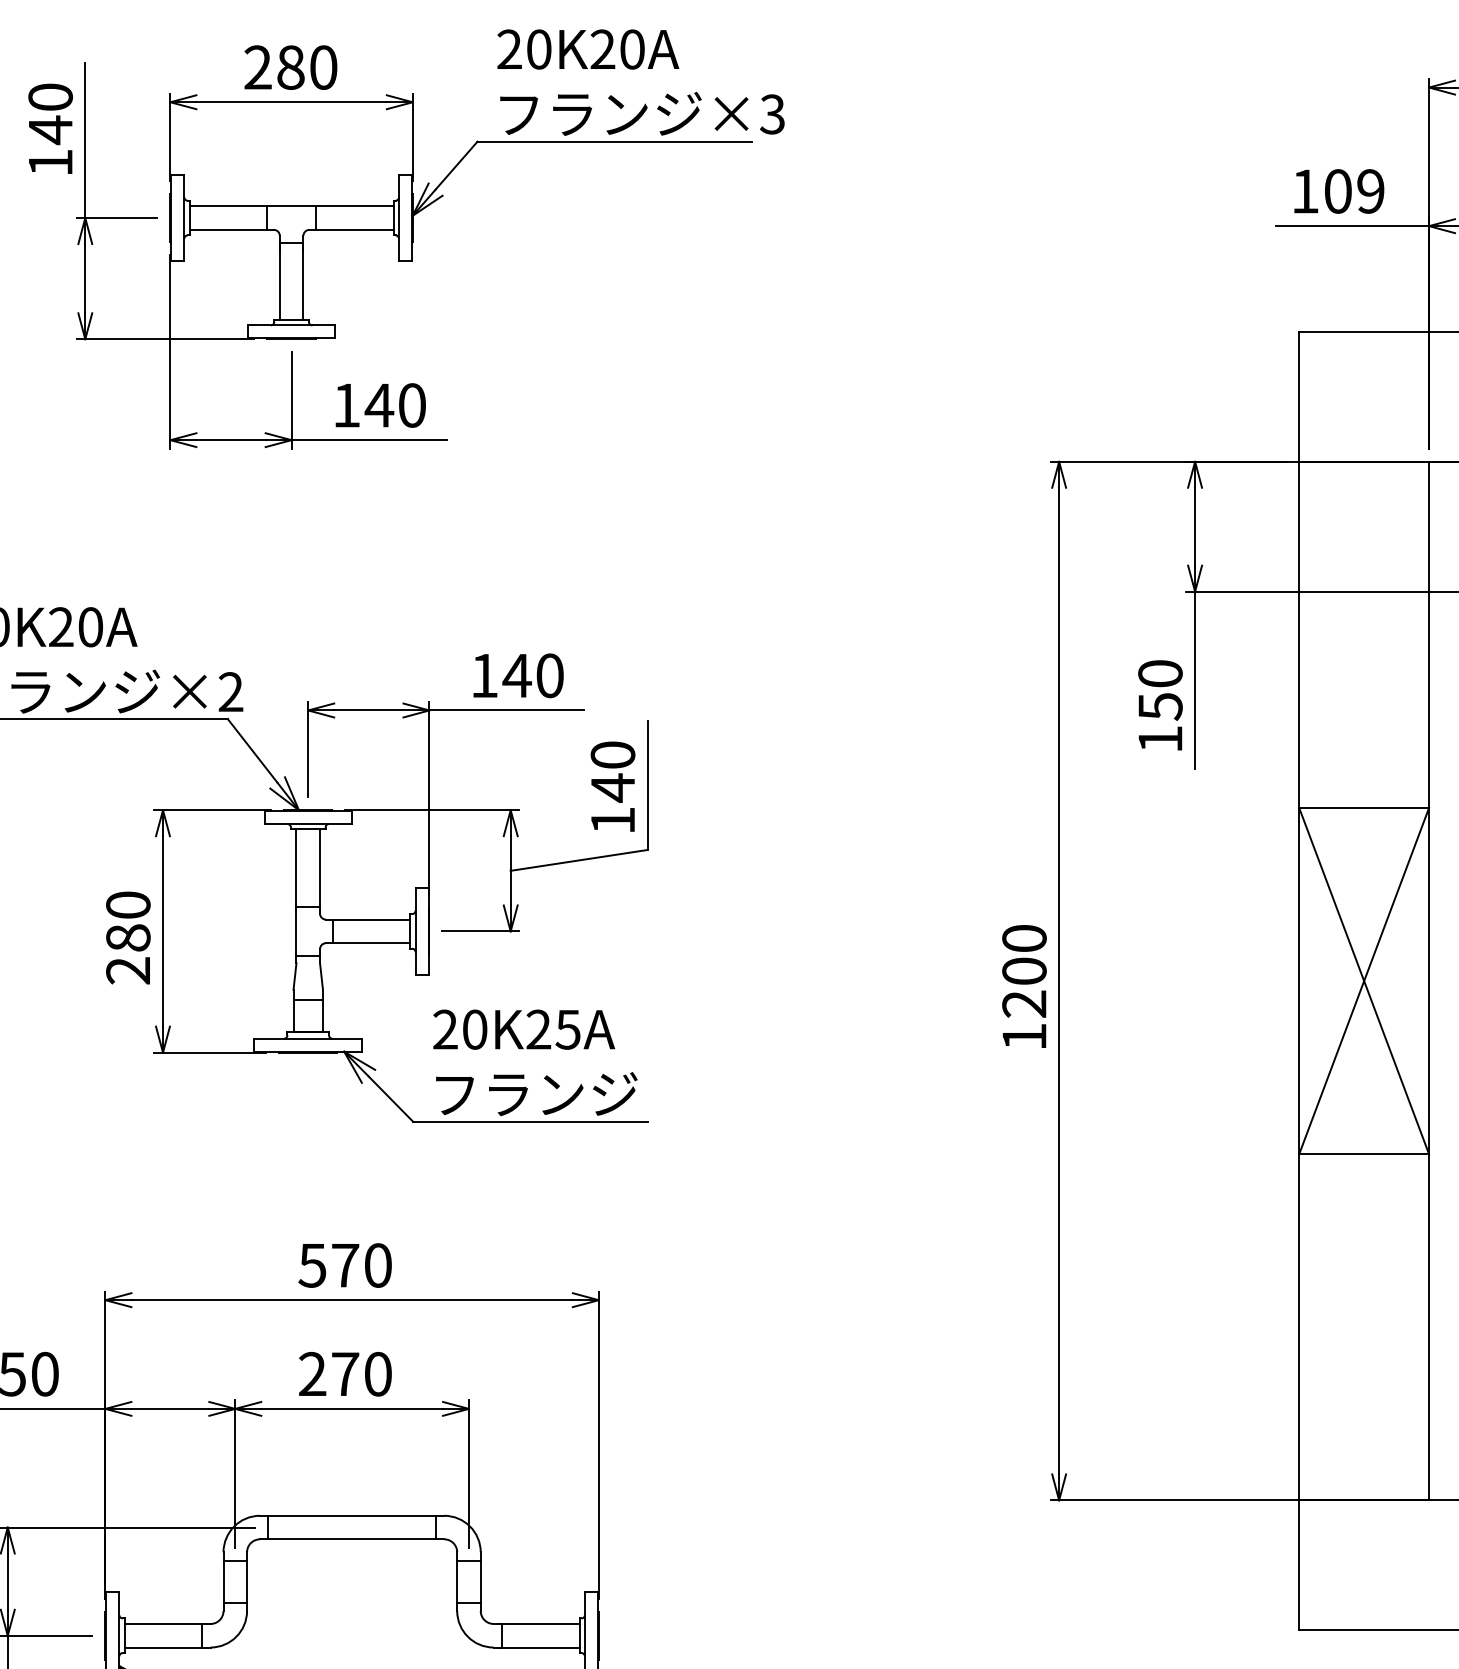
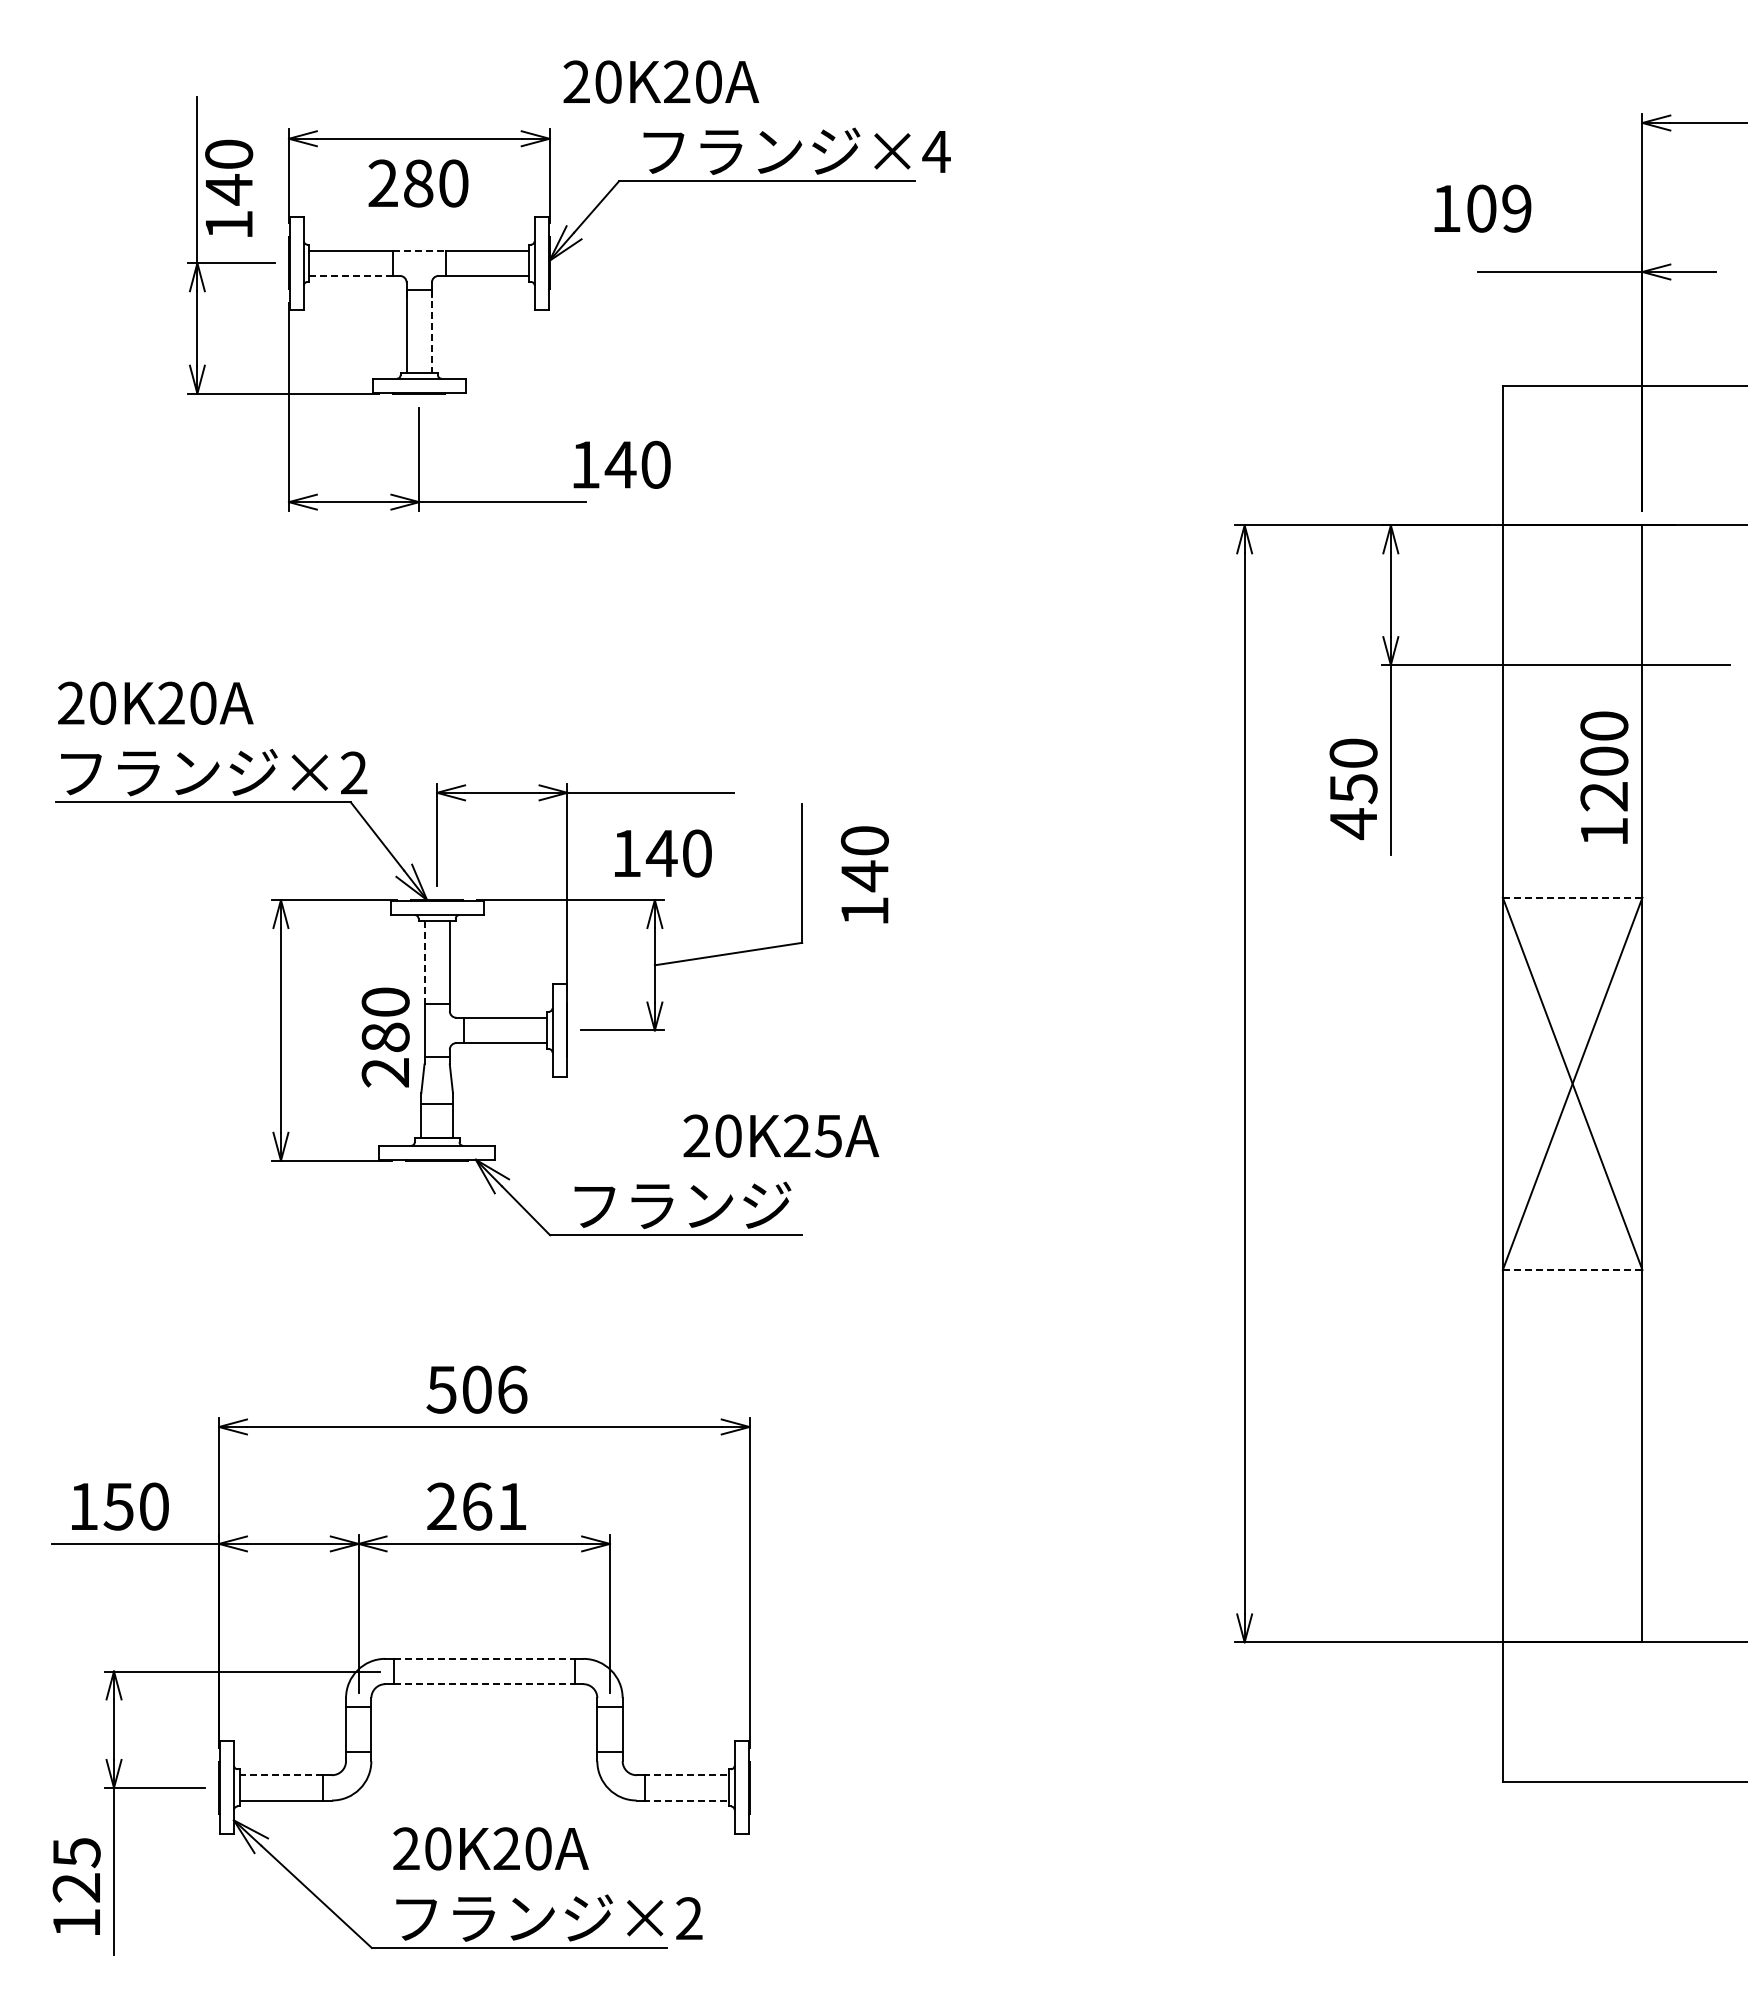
text: (588, 49) -> (661, 81), moved
text: (290, 67) -> (418, 183), moved
text: (772, 114) -> (936, 151), ×3 -> ×4
text: (50, 128) -> (229, 187), moved
text: (1338, 191) -> (1482, 208), moved
line: (291, 206) -> (419, 250), solid -> dashed
line: (228, 229) -> (351, 275), solid -> dashed
line: (302, 281) -> (431, 331), solid -> dashed
text: (380, 405) -> (621, 464), moved
text: (518, 675) -> (663, 853), moved
text: (1160, 739) -> (1353, 824), 150 -> 450
text: (612, 786) -> (864, 874), moved
line: (1364, 807) -> (1572, 897), solid -> dashed
line: (296, 868) -> (424, 962), solid -> dashed
text: (128, 937) -> (385, 1037), moved
text: (1024, 986) -> (1604, 777), moved
text: (524, 1029) -> (781, 1135), moved
line: (1364, 1154) -> (1572, 1270), solid -> dashed
text: (361, 1265) -> (494, 1389), 570 -> 506
text: (361, 1374) -> (494, 1506), 270 -> 261
line: (352, 1515) -> (484, 1658), solid -> dashed
line: (352, 1539) -> (484, 1684), solid -> dashed
line: (163, 1624) -> (281, 1775), solid -> dashed
line: (540, 1624) -> (686, 1775), solid -> dashed
line: (540, 1647) -> (686, 1800), solid -> dashed

